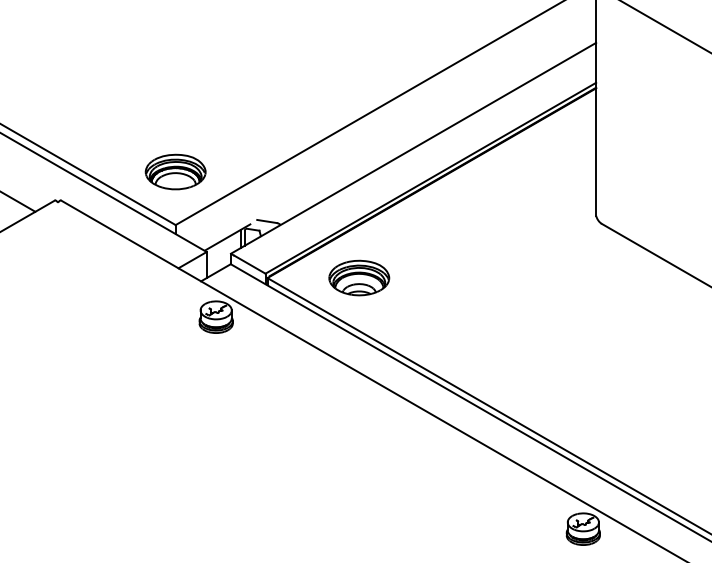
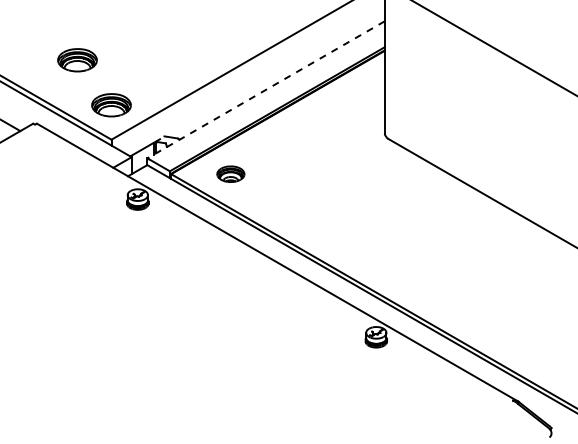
part: (123, 103) -> (77, 60), added
line: (414, 147) -> (266, 89), solid -> dashed
part: (358, 278) -> (230, 174), size x0.7

